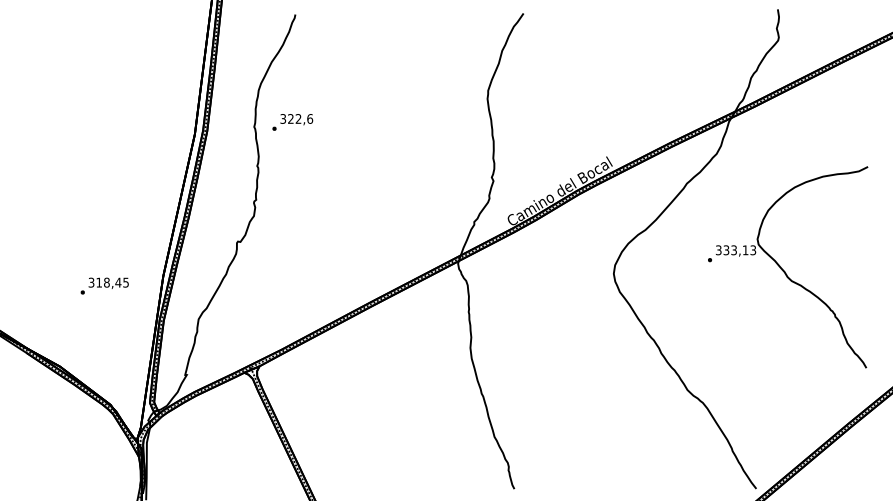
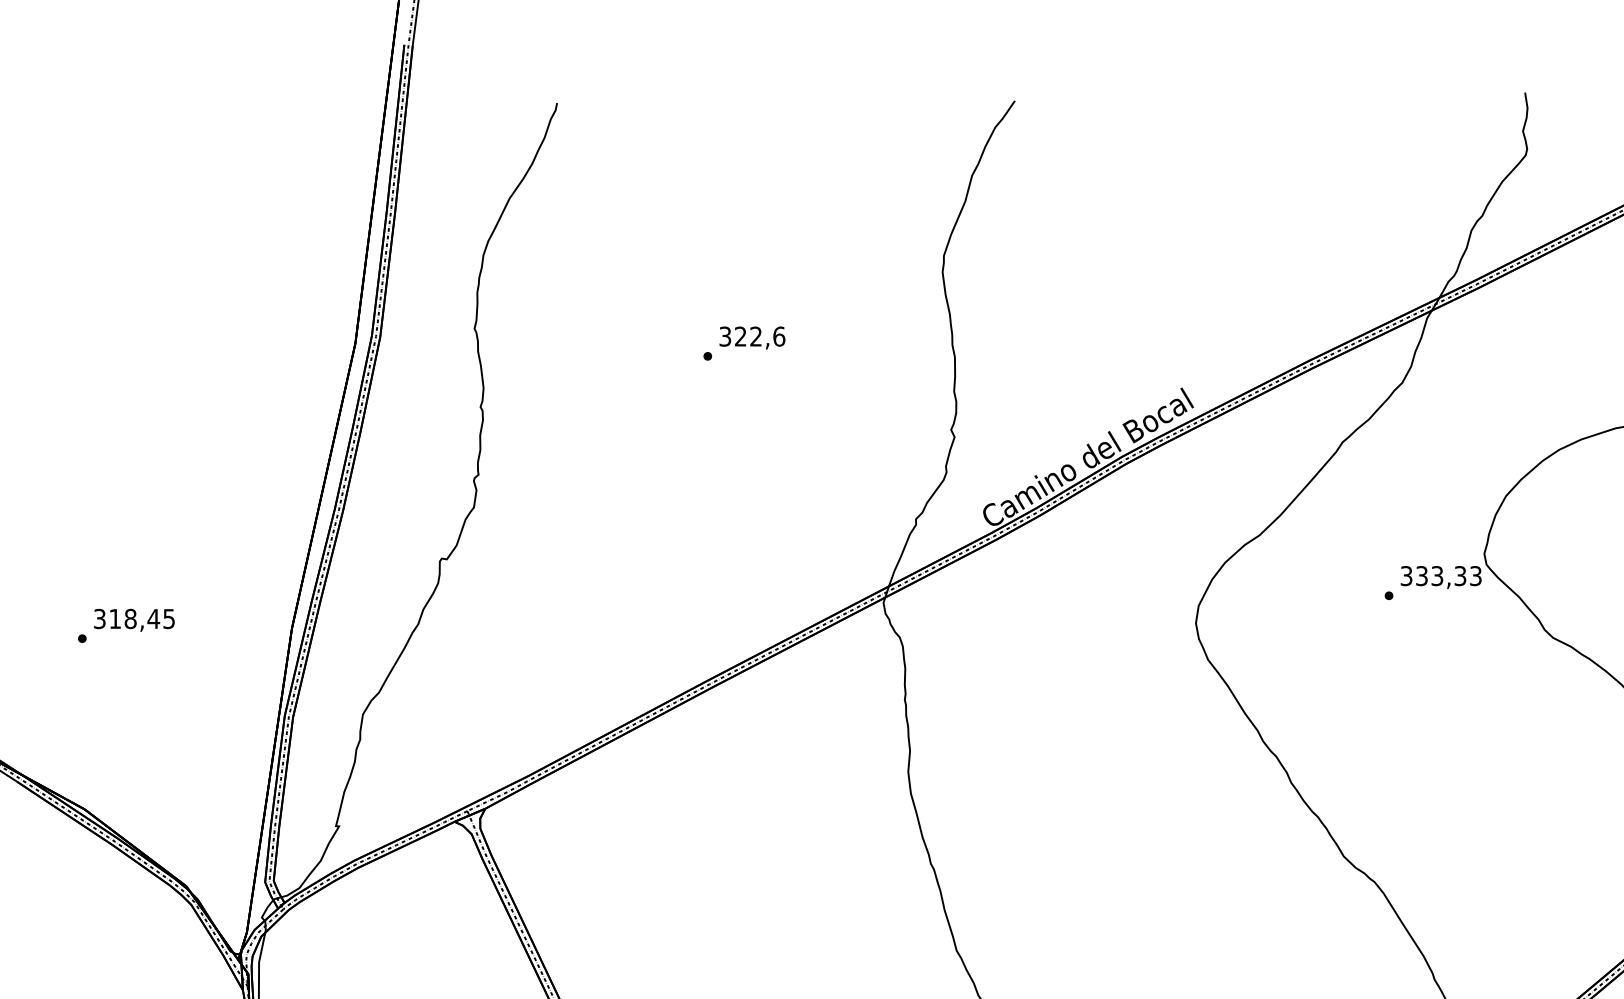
text: (292, 122) -> (743, 343), moved
text: (745, 250) -> (1460, 576), 333,13 -> 333,33
text: (104, 285) -> (125, 624), moved

